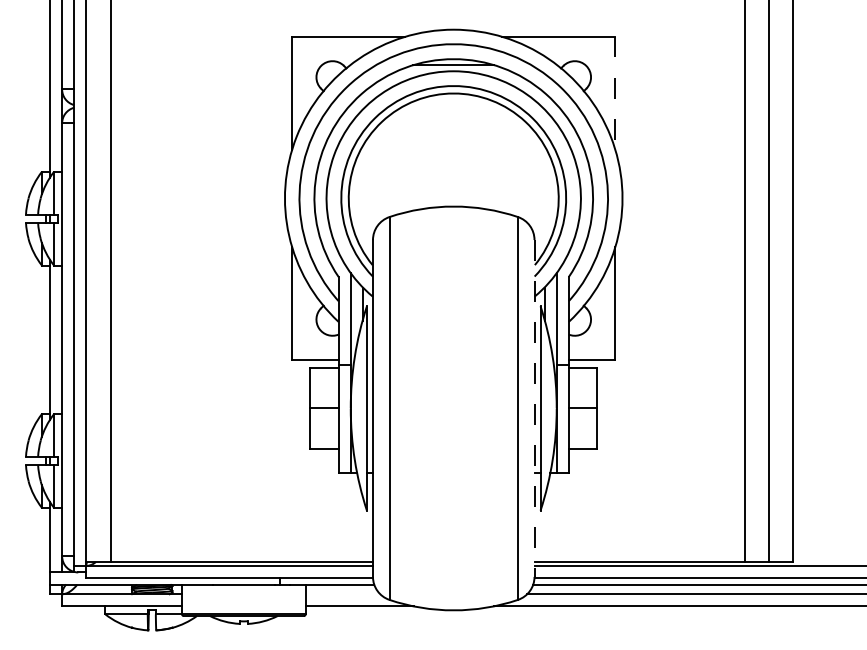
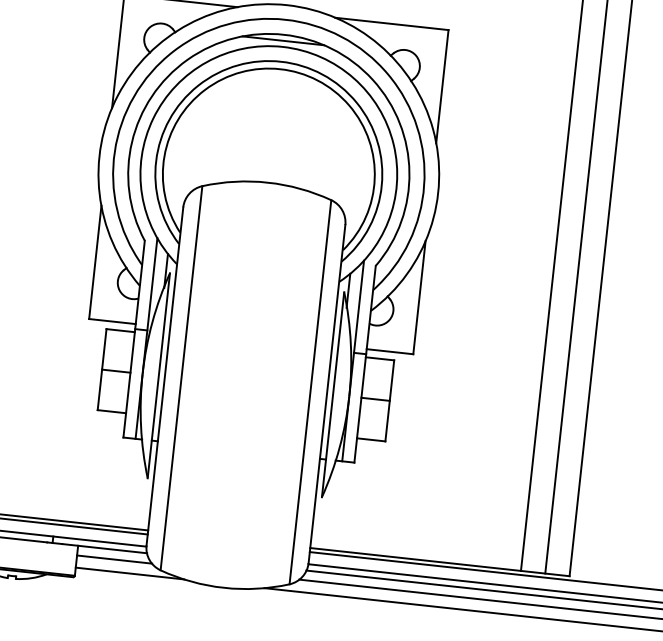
line: (615, 93) -> (442, 86), dashed -> solid
line: (534, 408) -> (326, 394), dashed -> solid
line: (342, 594) -> (114, 559), added

